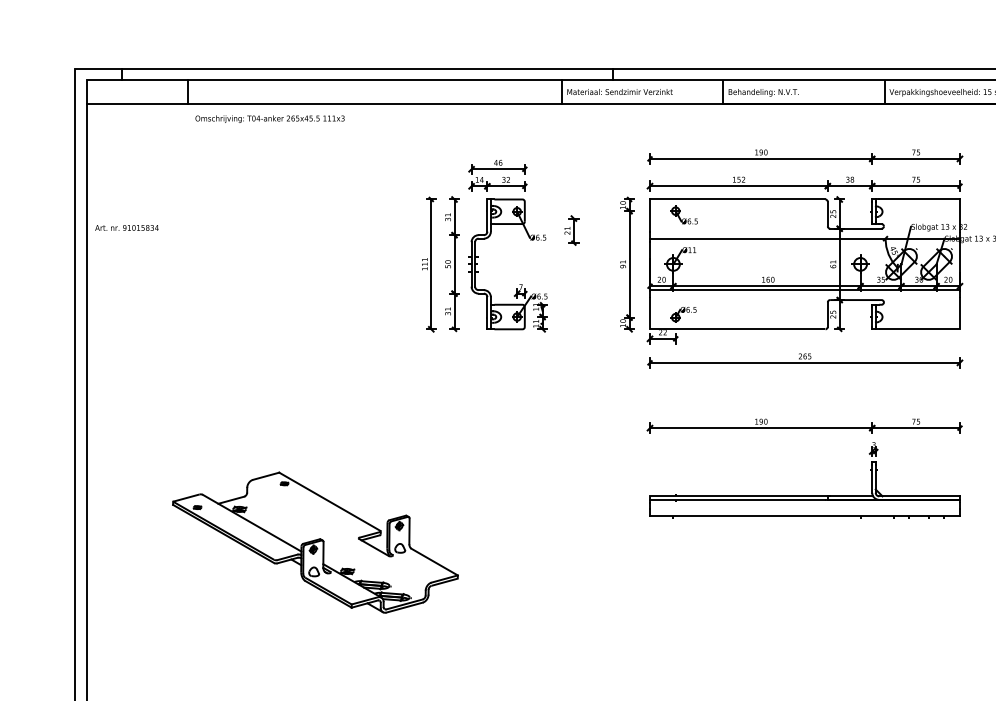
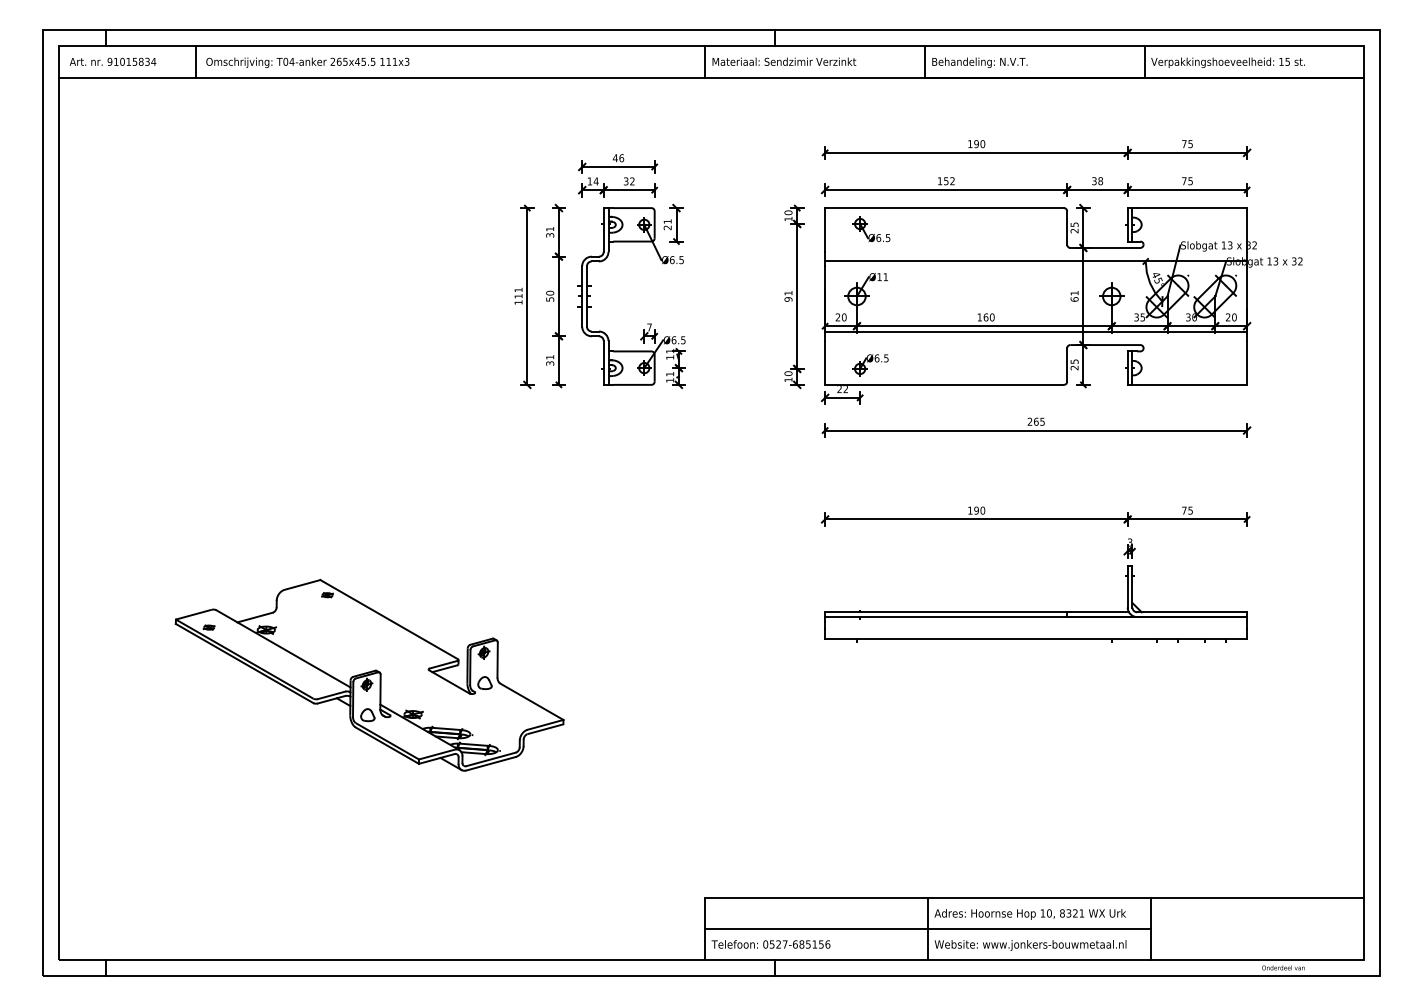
text: (269, 118) -> (307, 62), moved
text: (126, 227) -> (112, 61), moved
part: (571, 229) -> (673, 223), moved

